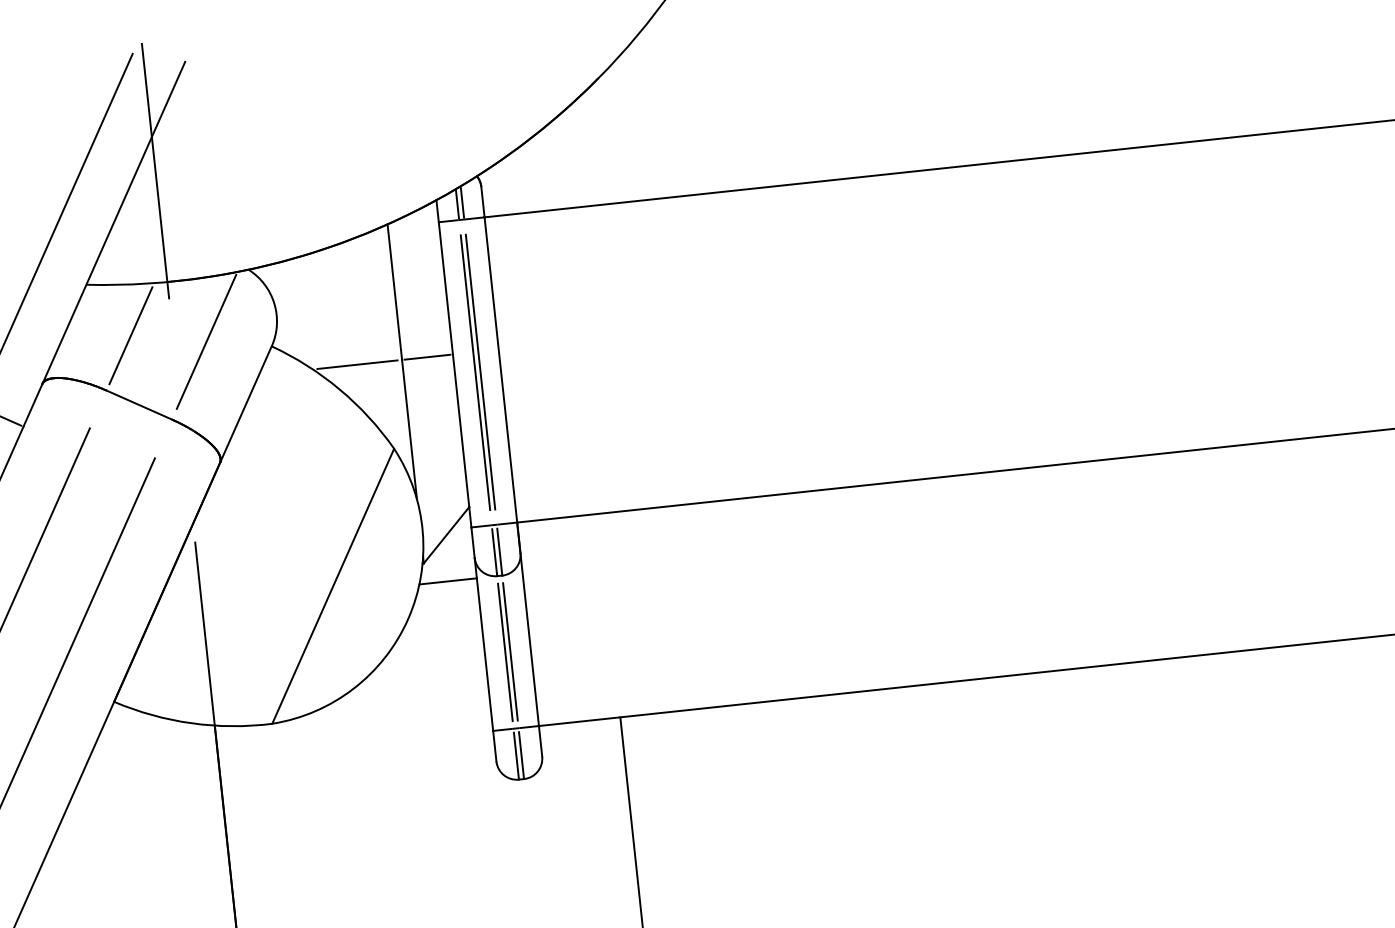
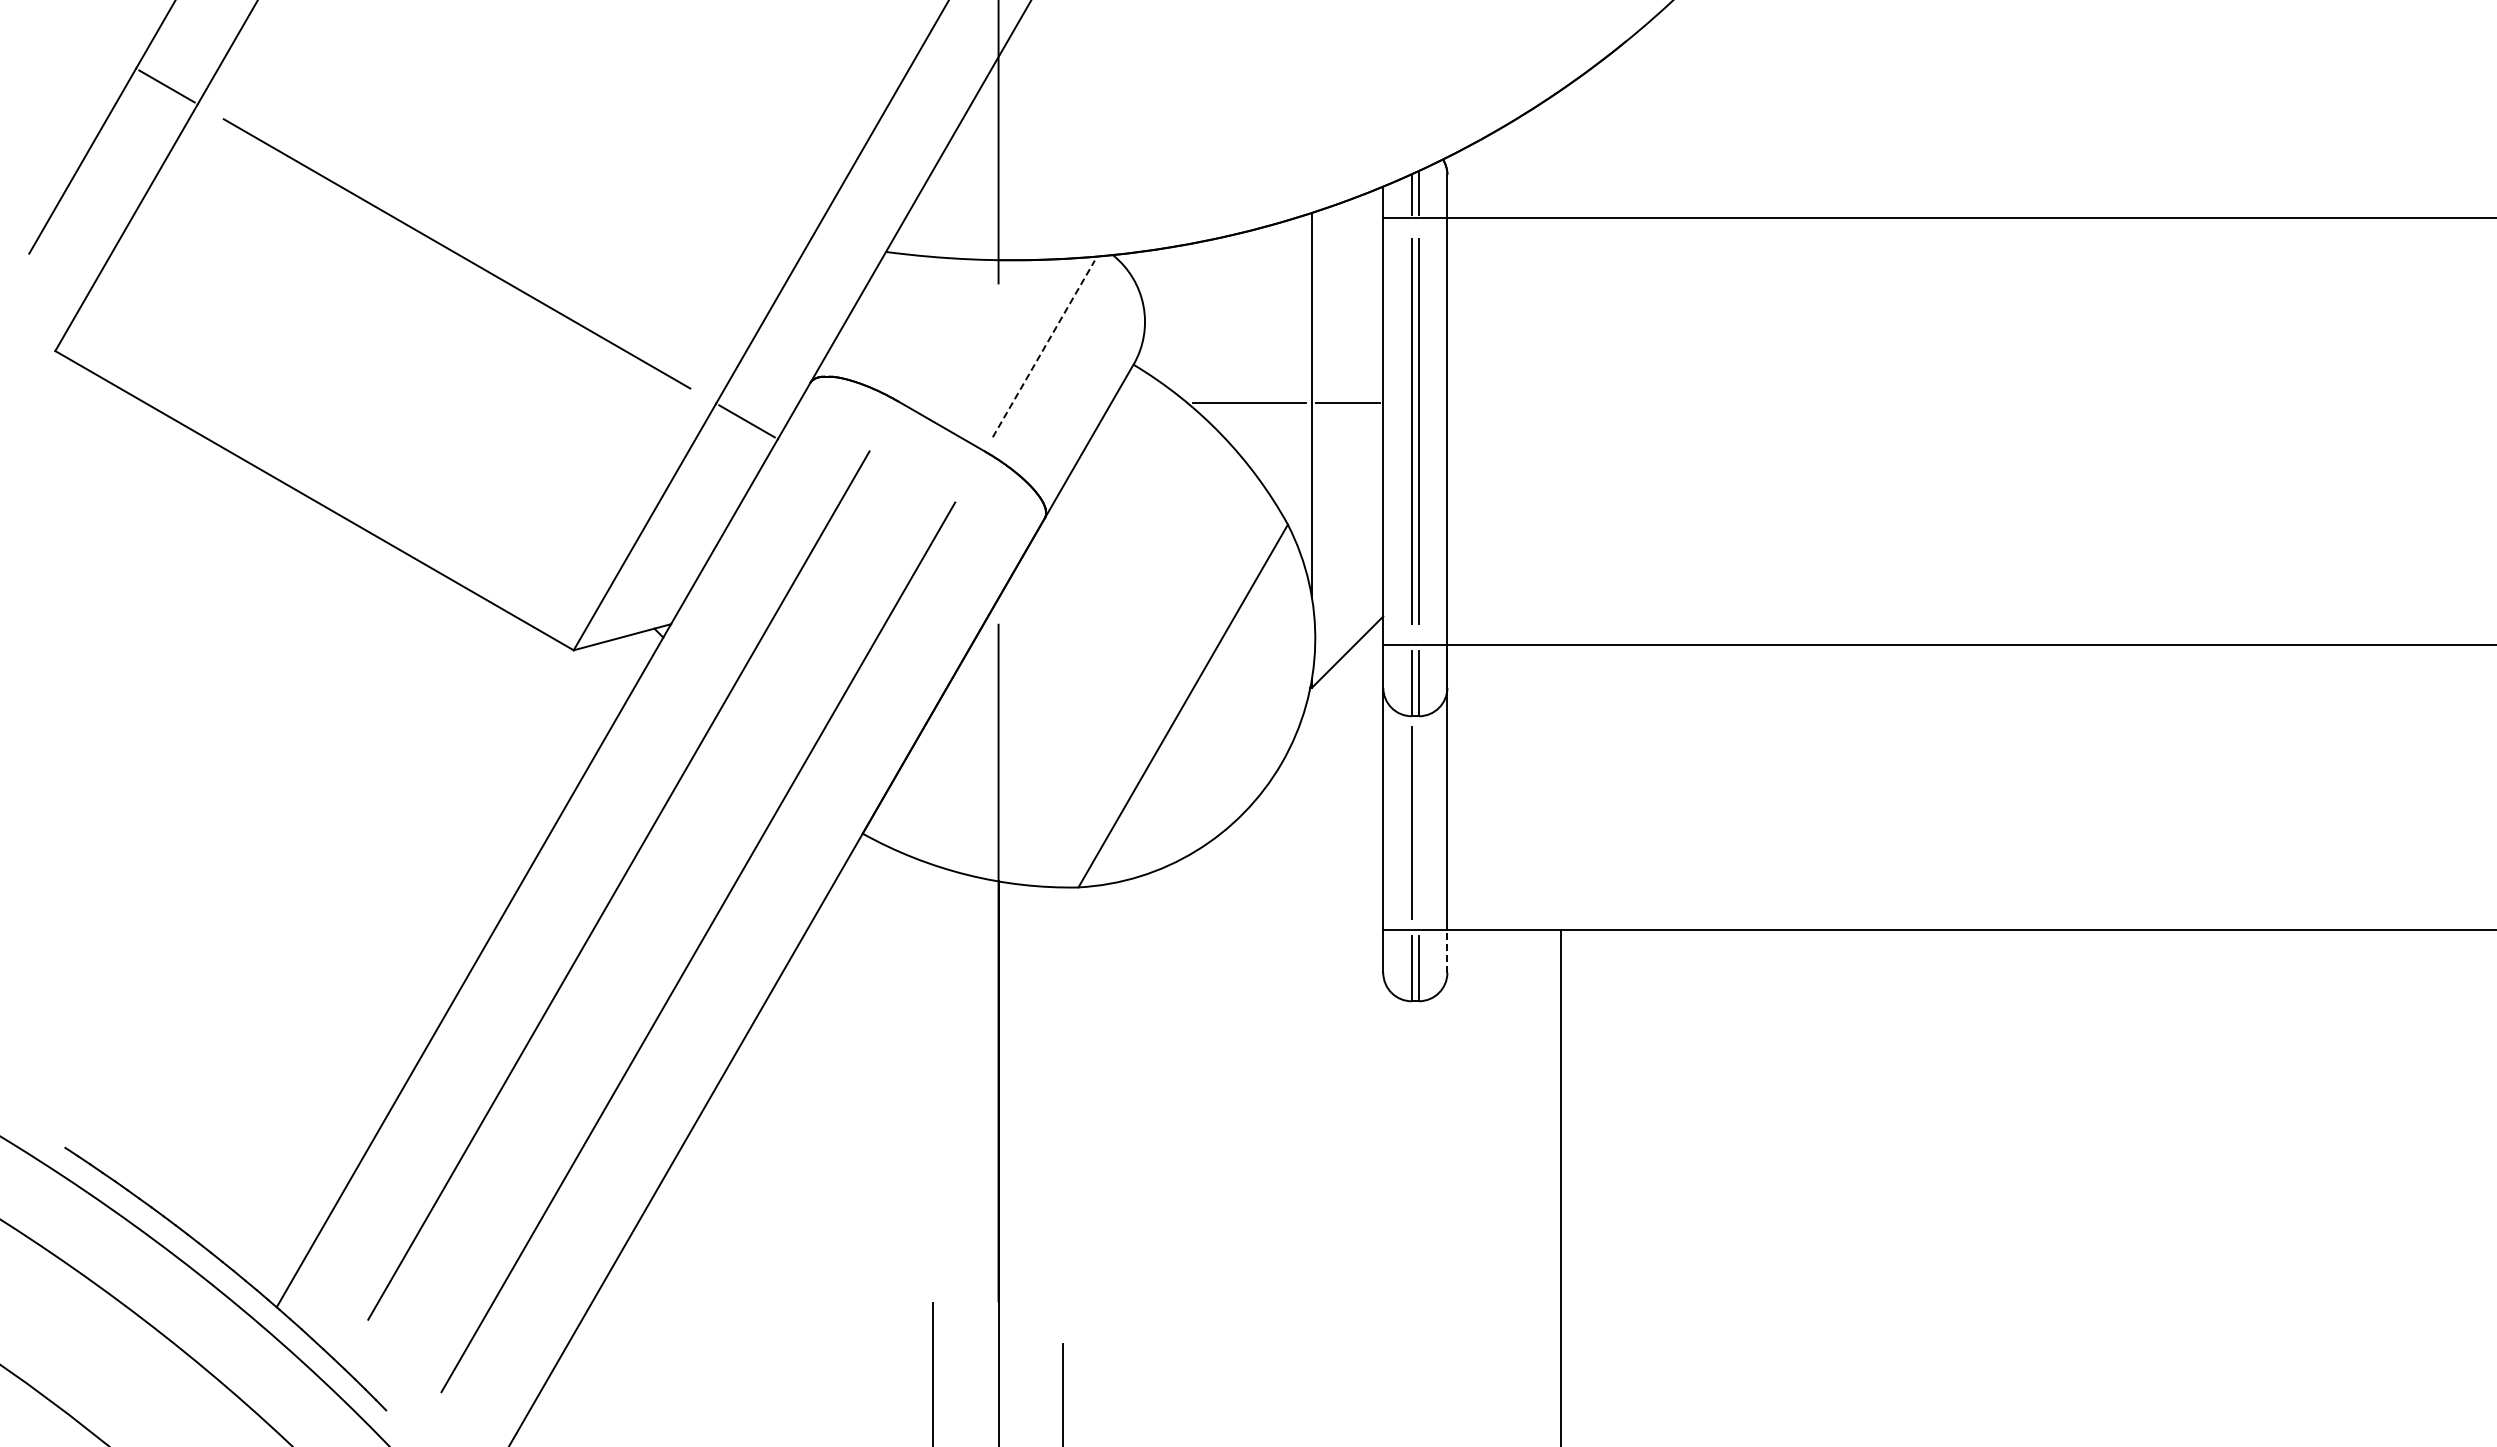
line: (131, 335) -> (940, 329), removed
line: (206, 341) -> (1044, 348), solid -> dashed
line: (447, 581) -> (1342, 716), removed
line: (510, 651) -> (1418, 822), removed
line: (540, 740) -> (1447, 950), solid -> dashed

